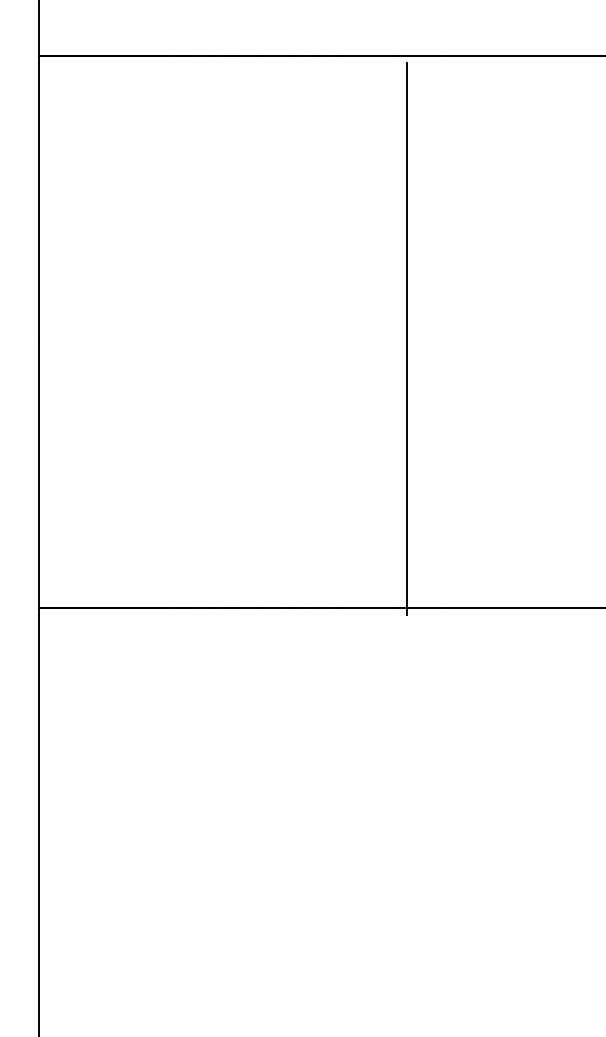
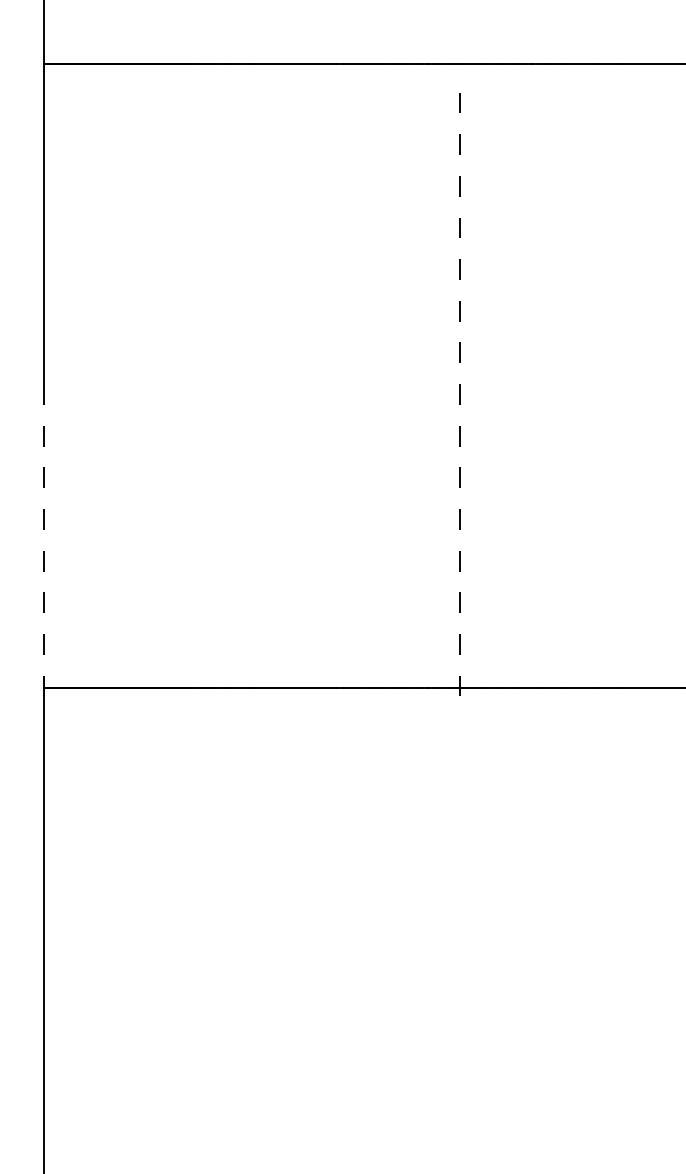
line: (406, 339) -> (460, 384), solid -> dashed
line: (38, 477) -> (43, 540), solid -> dashed

